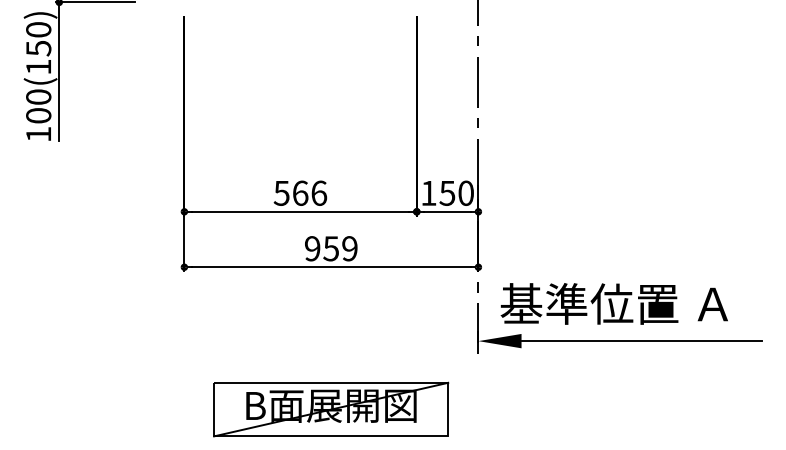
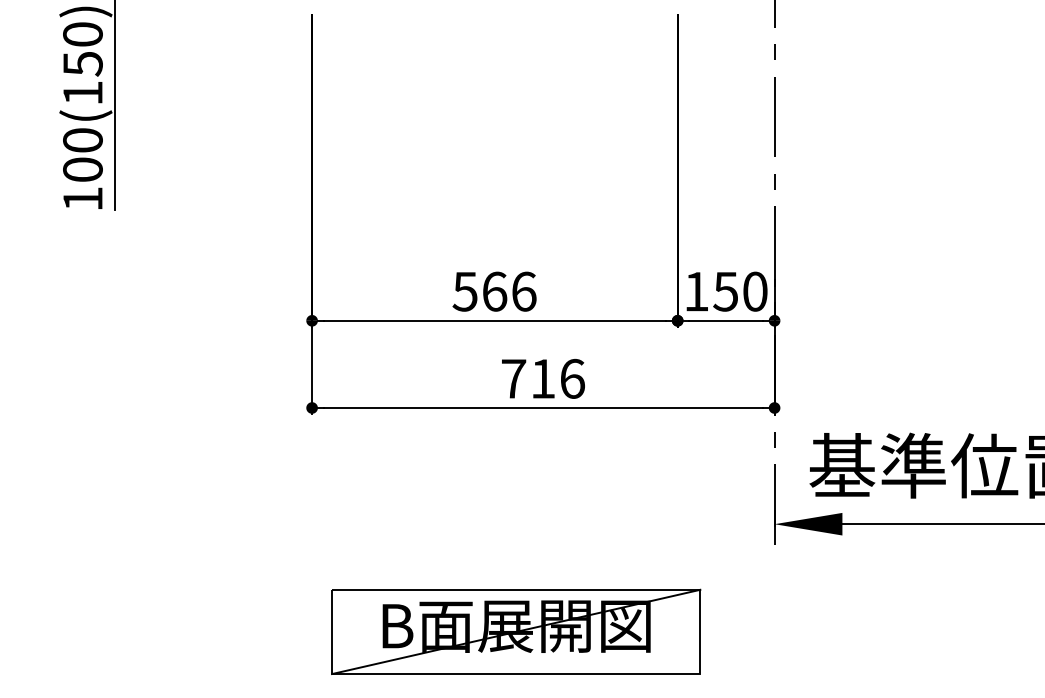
text: (331, 248) -> (543, 378), 959 -> 716
part: (331, 409) -> (516, 631), moved

